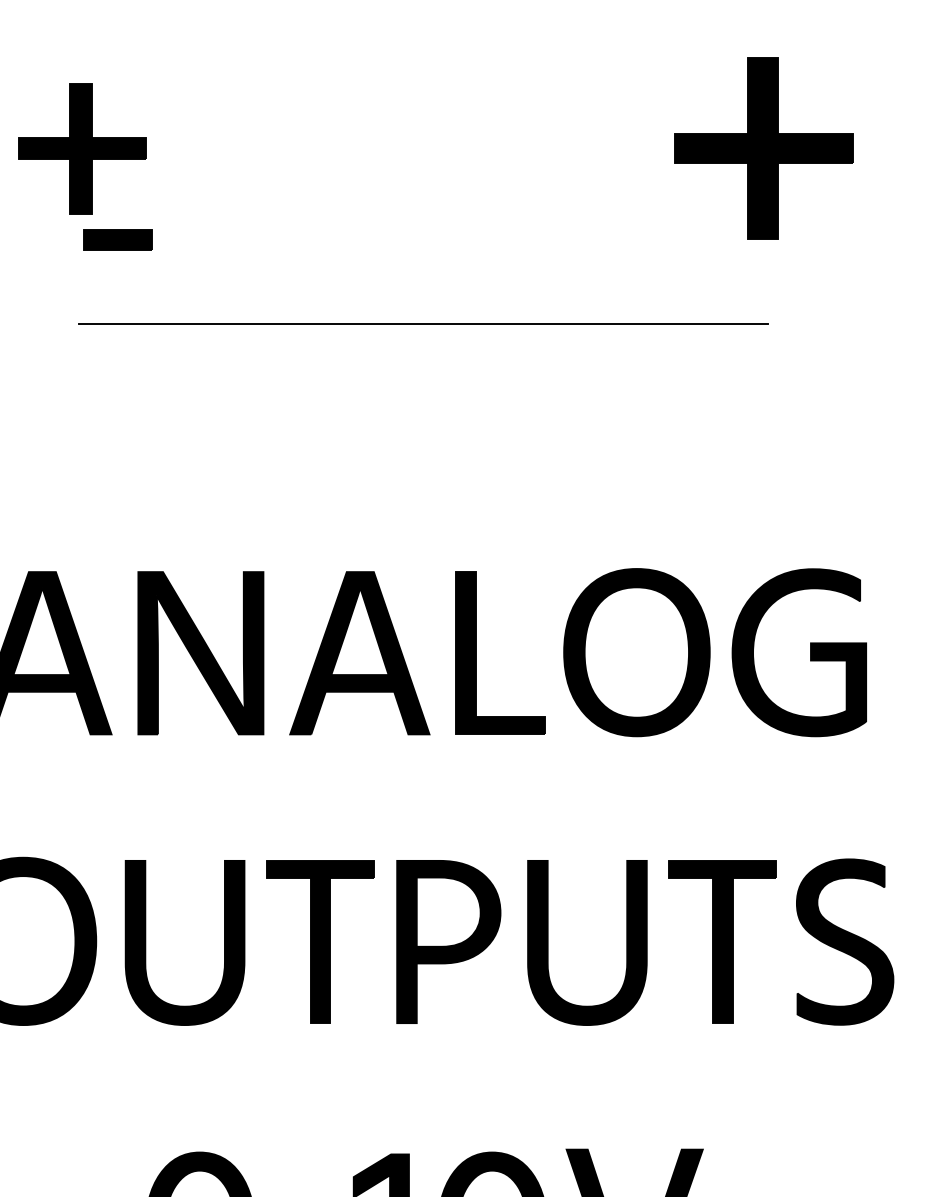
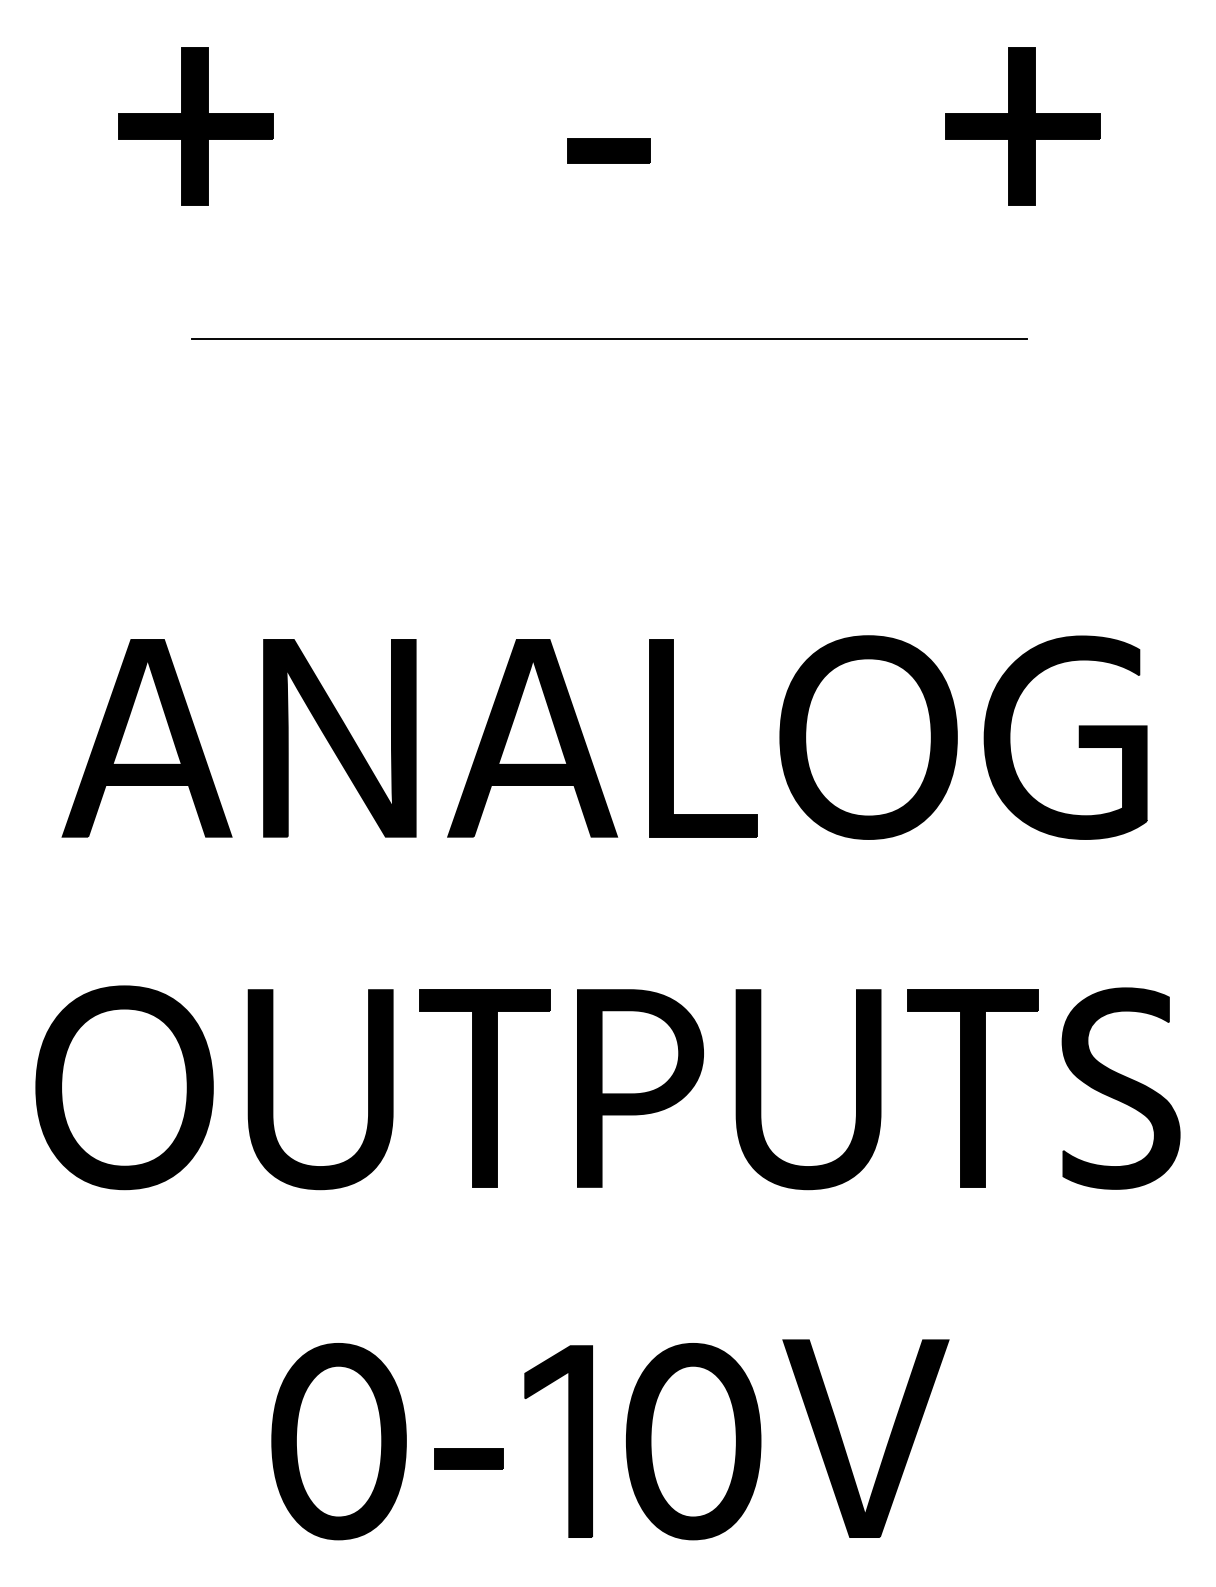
part: (763, 148) -> (1022, 126), size x0.71
part: (117, 239) -> (608, 150), moved

